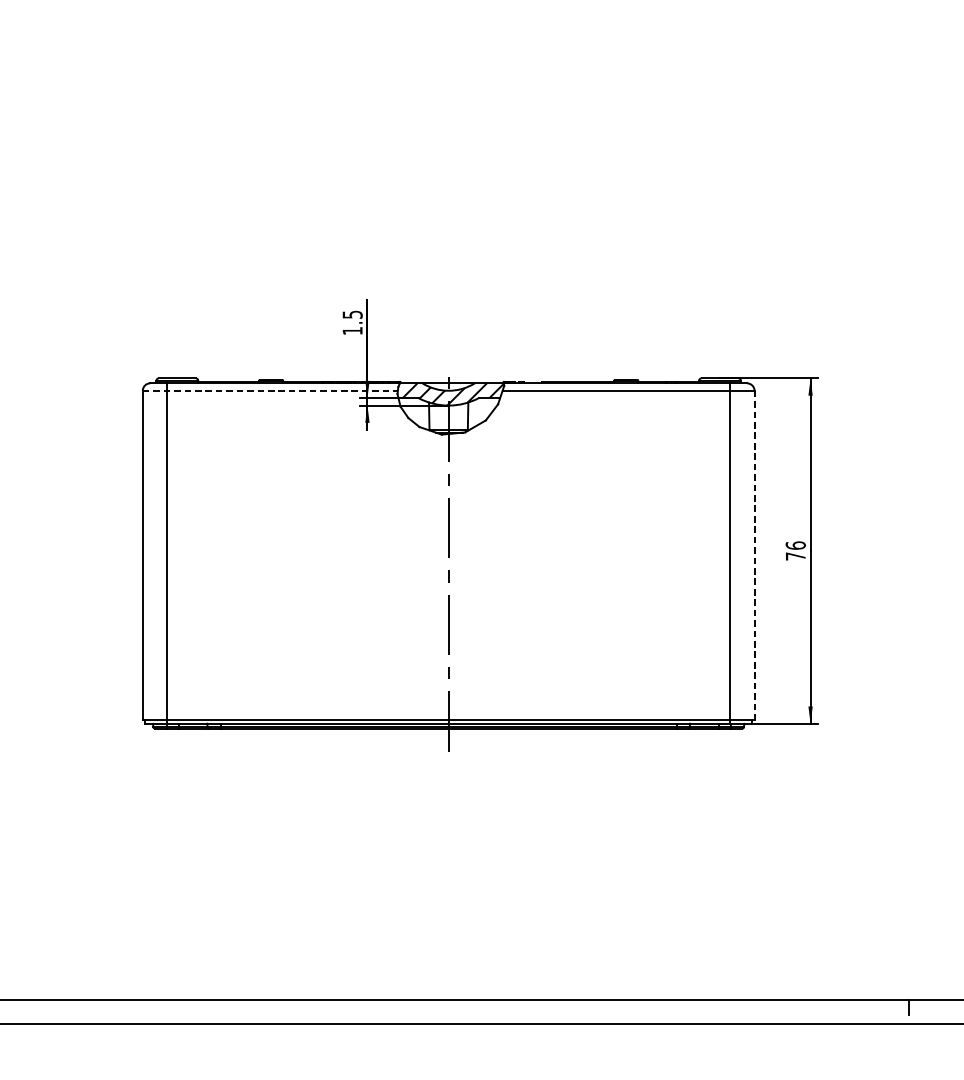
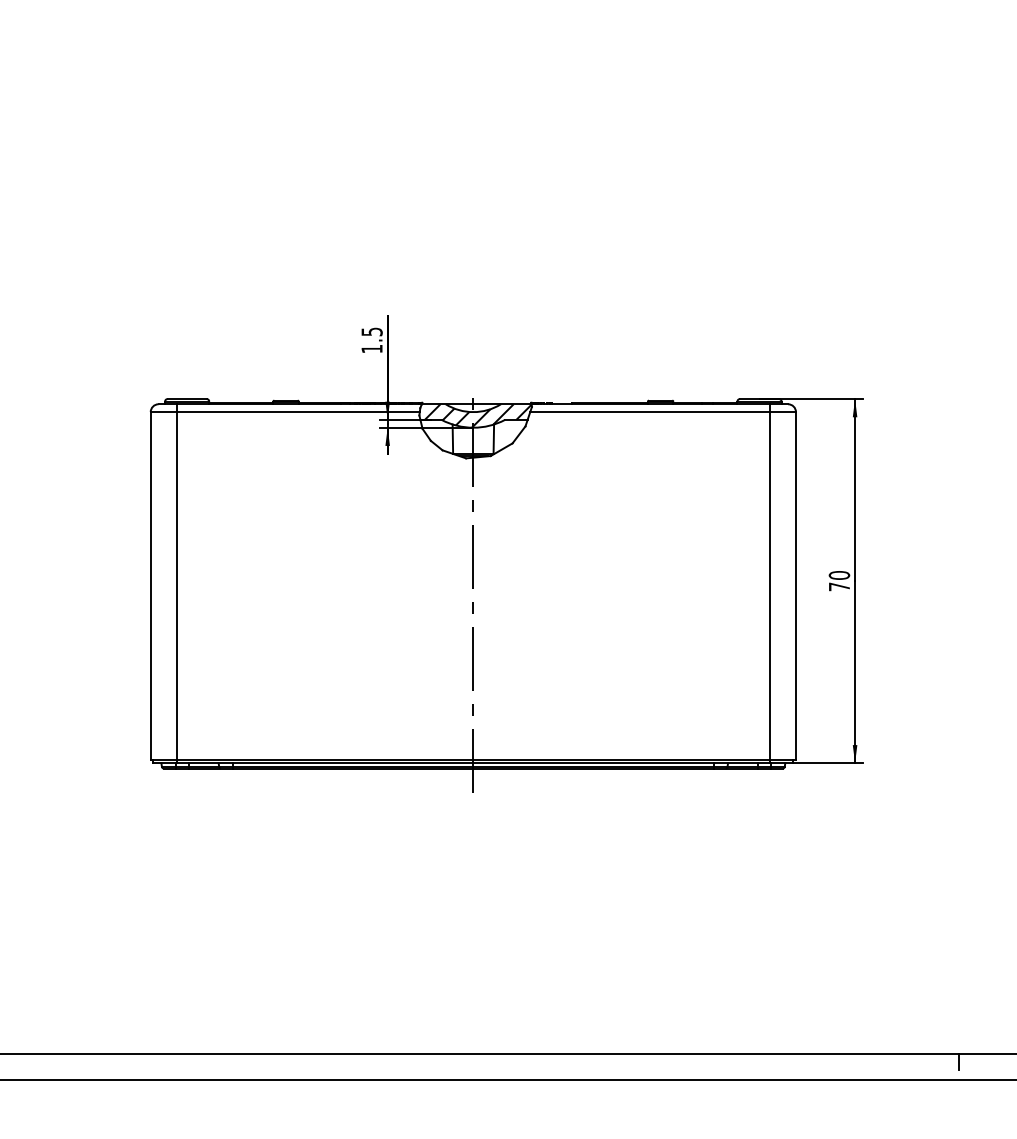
line: (270, 391) -> (285, 412), dashed -> solid
text: (794, 544) -> (838, 574), 76 -> 70
line: (754, 555) -> (795, 585), dashed -> solid

